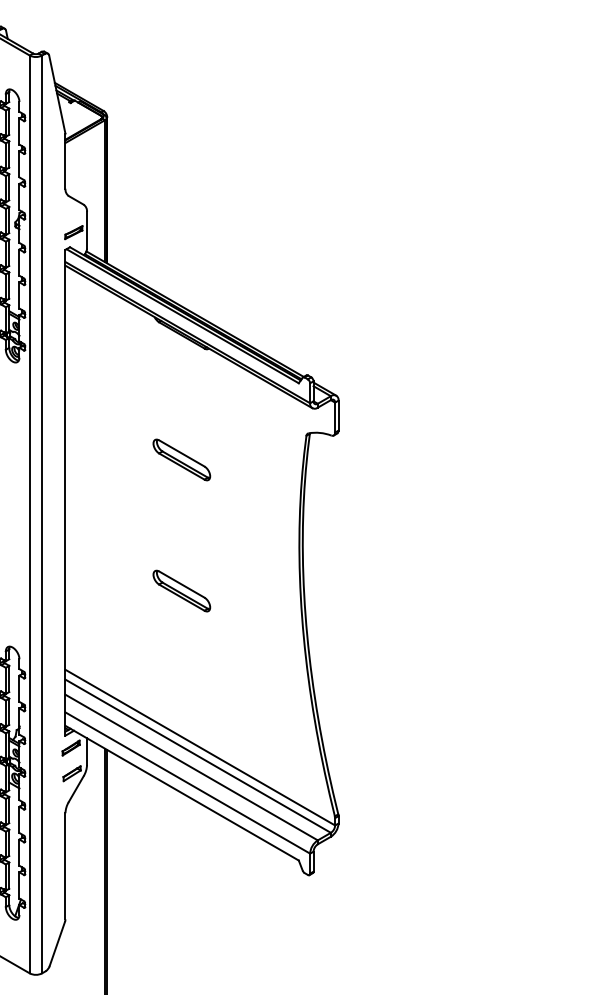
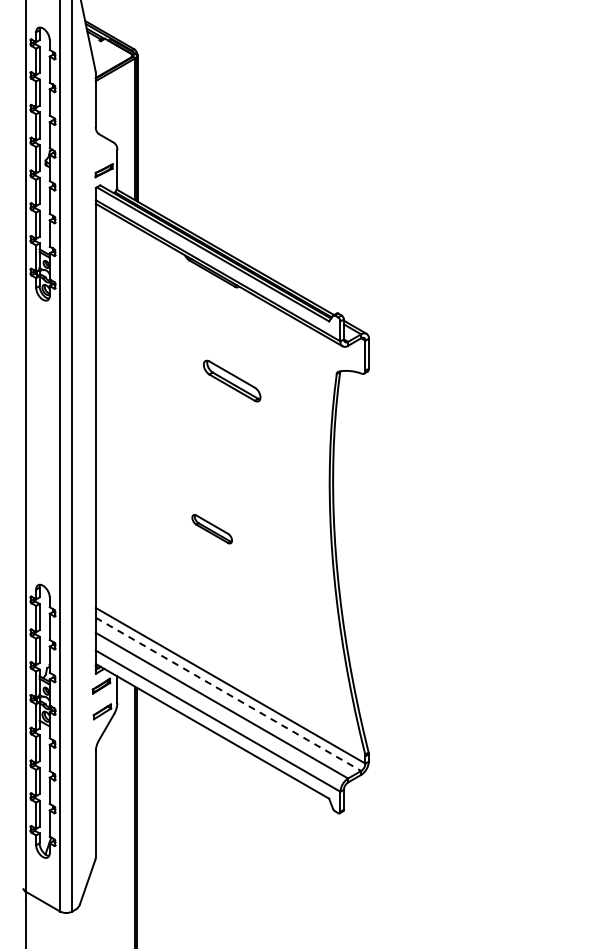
part: (181, 459) -> (231, 380), moved
part: (181, 590) -> (211, 528), size x0.7
line: (198, 756) -> (228, 694), solid -> dashed

